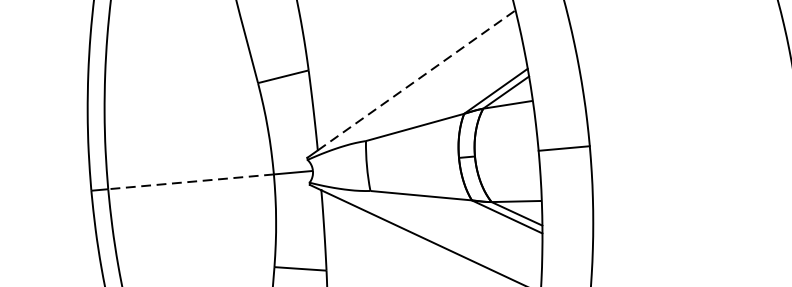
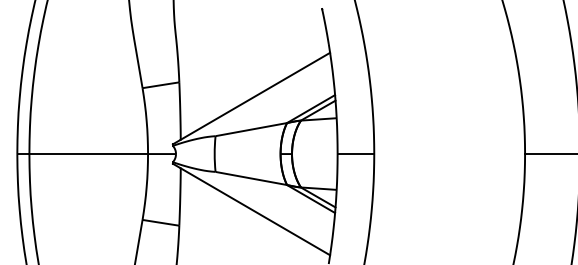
line: (416, 80) -> (255, 96), dashed -> solid
line: (190, 182) -> (88, 154), dashed -> solid

